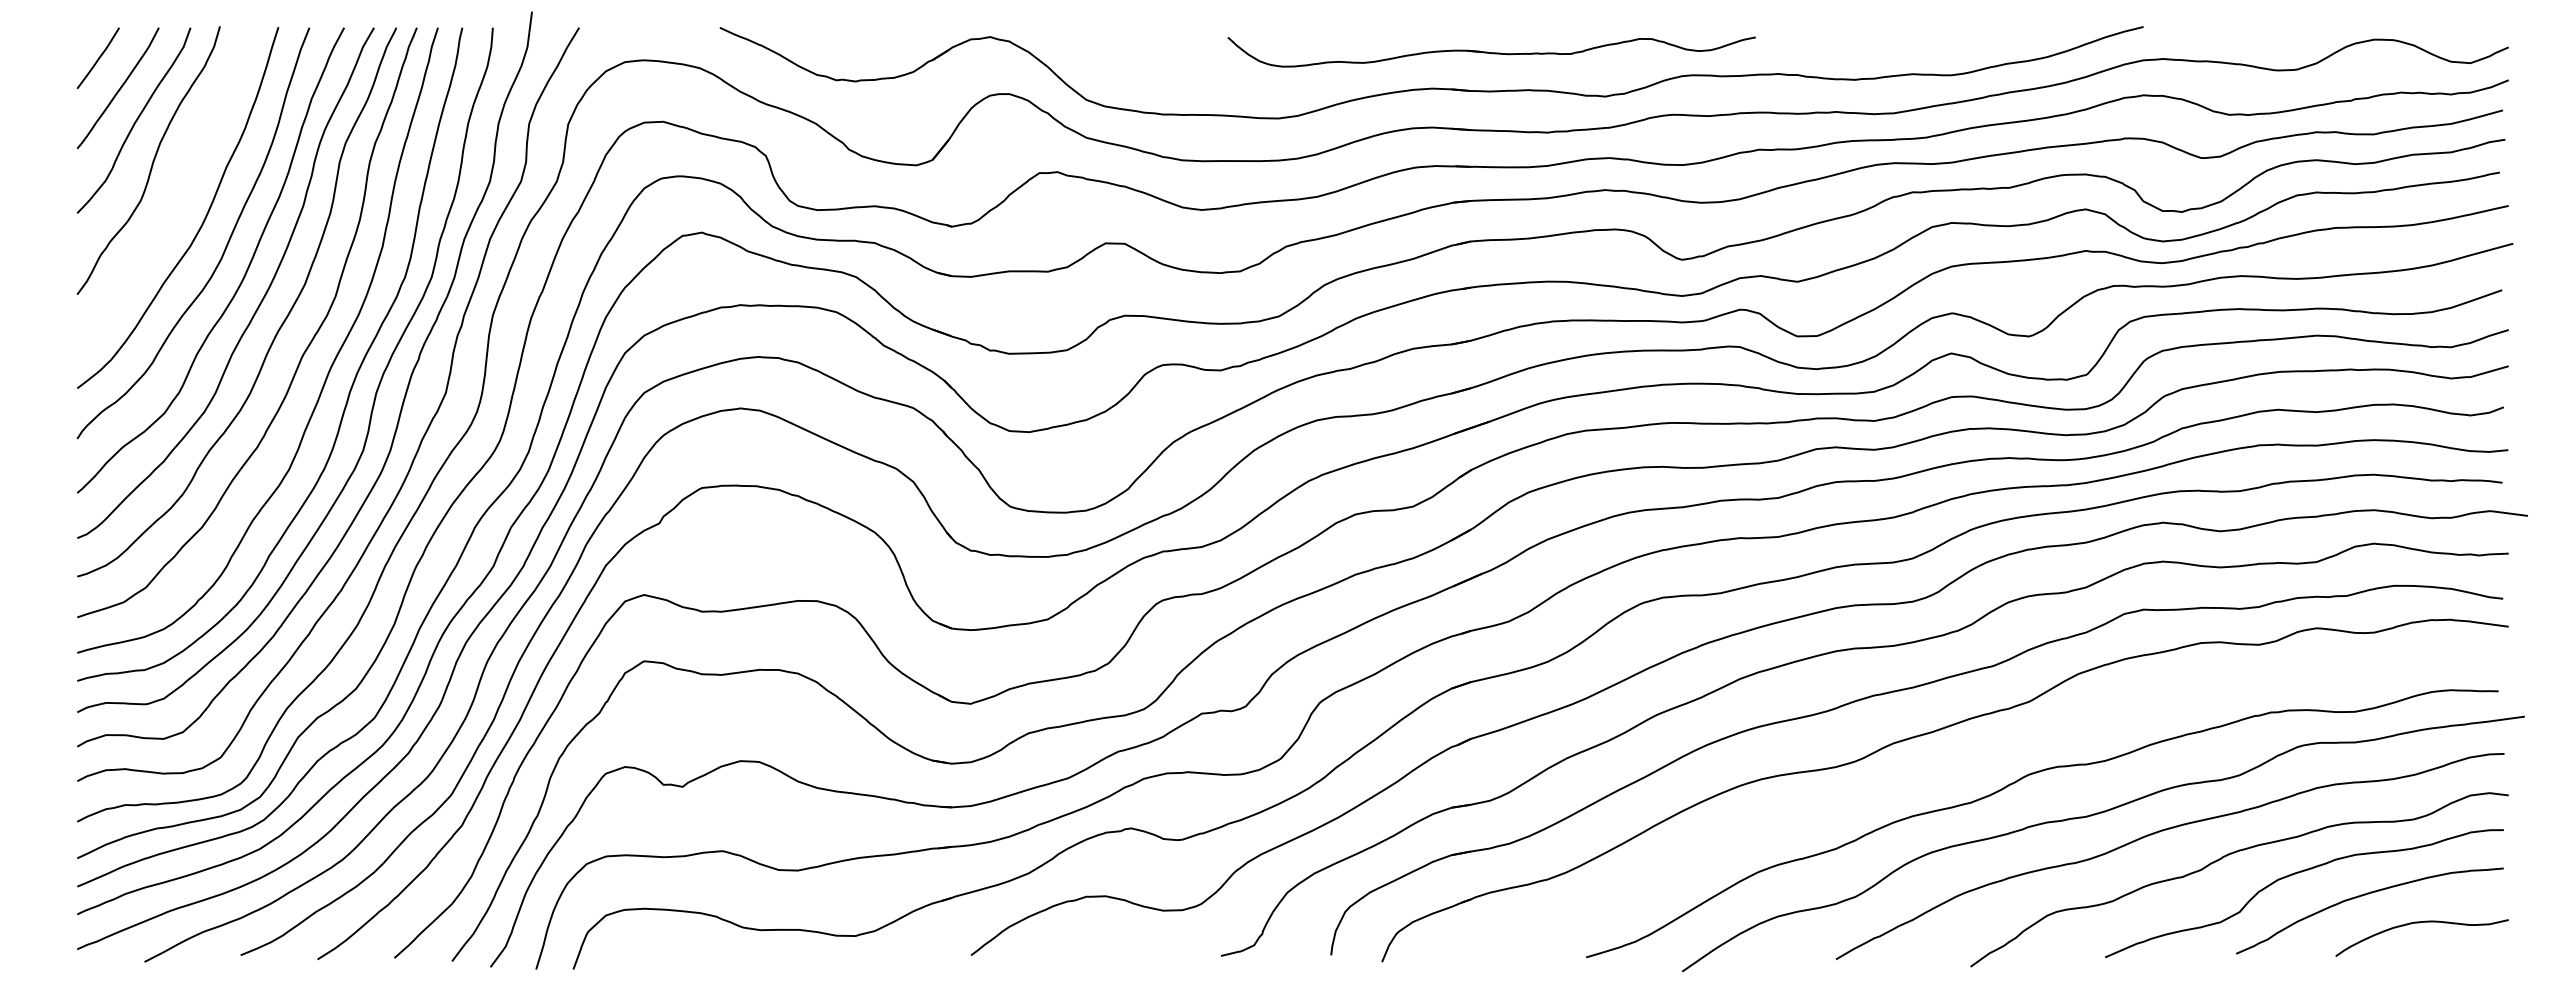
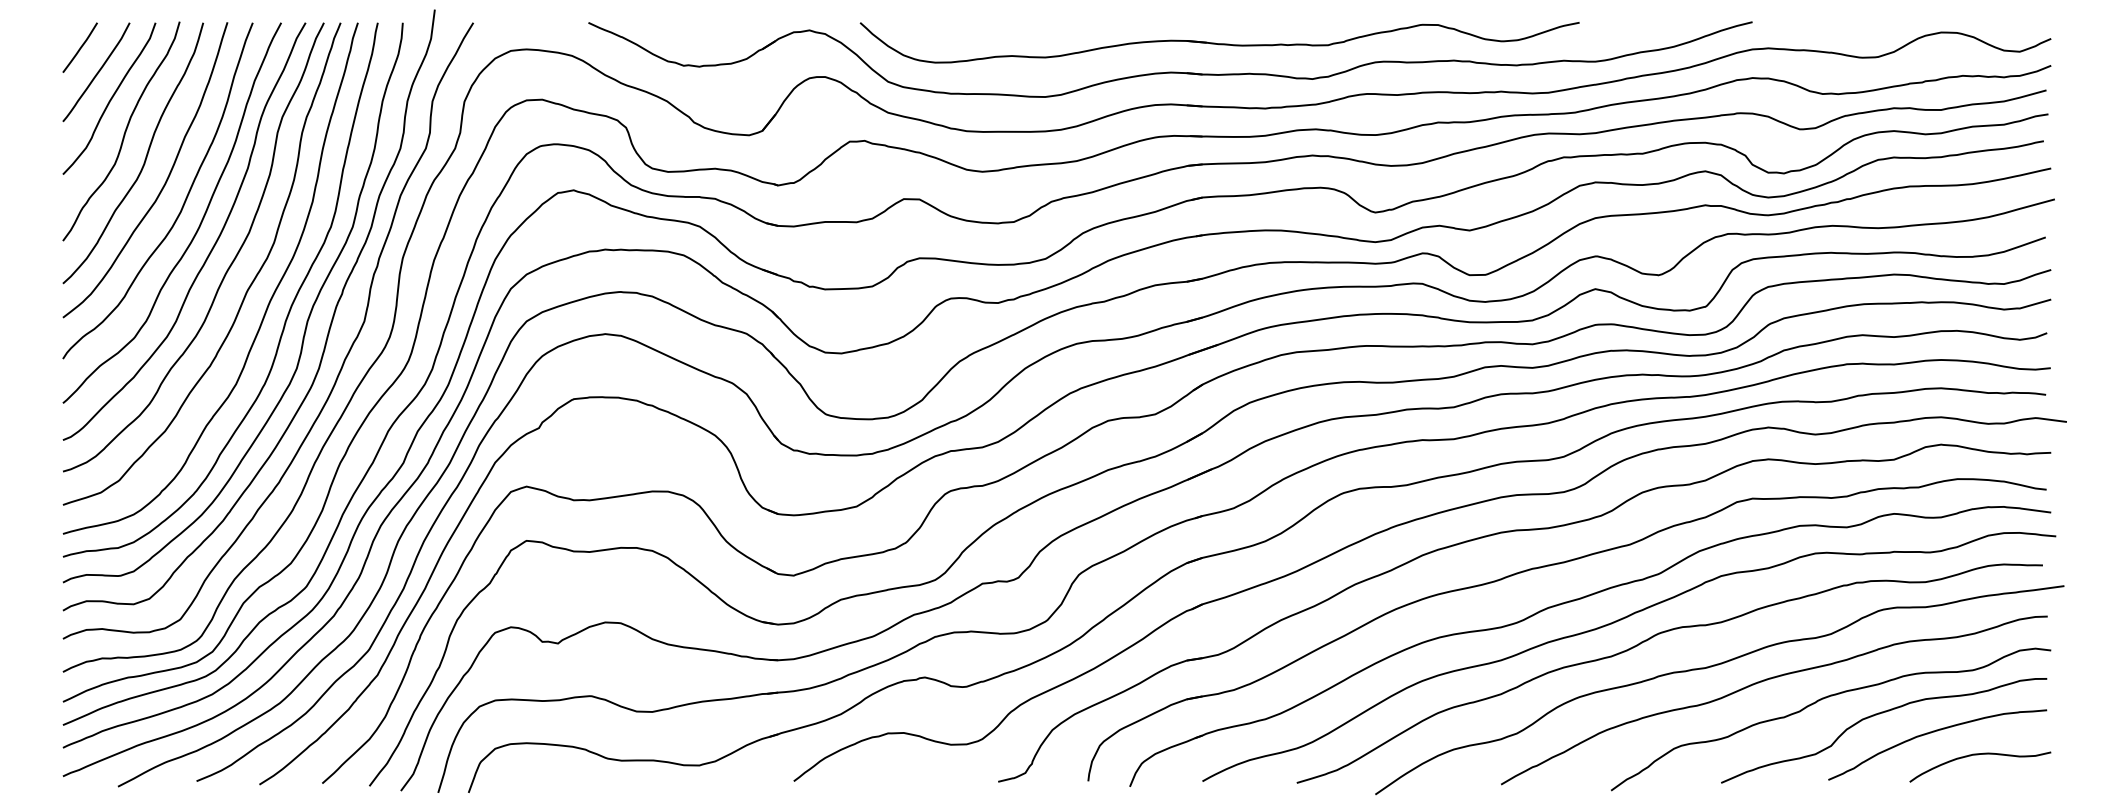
part: (1491, 51) -> (1219, 42), size x1.67
curve: (178, 191) -> (145, 156), added
curve: (1971, 763) -> (1611, 624), added

